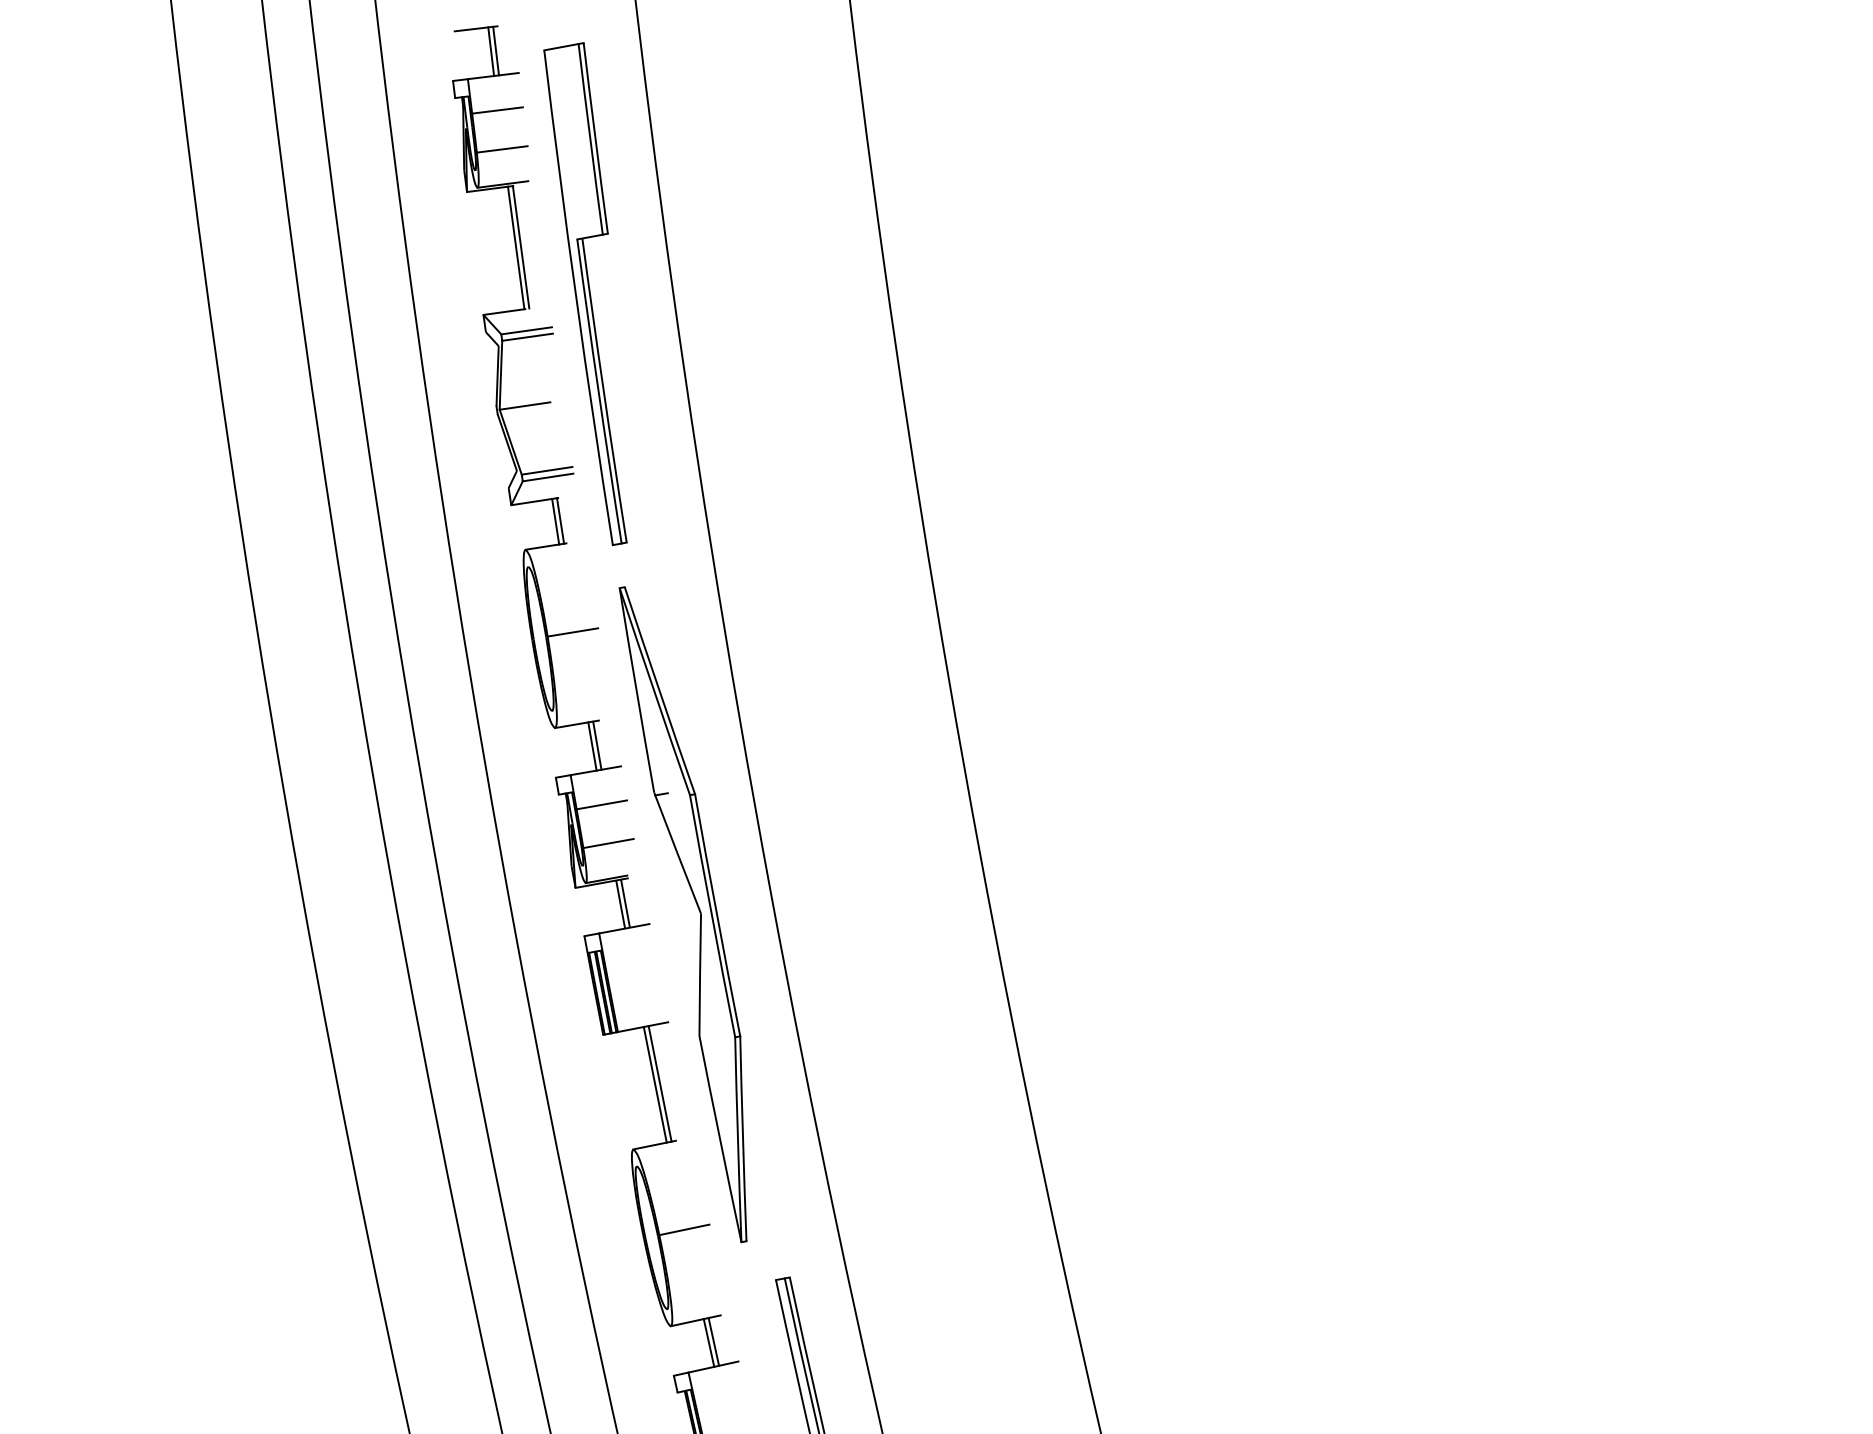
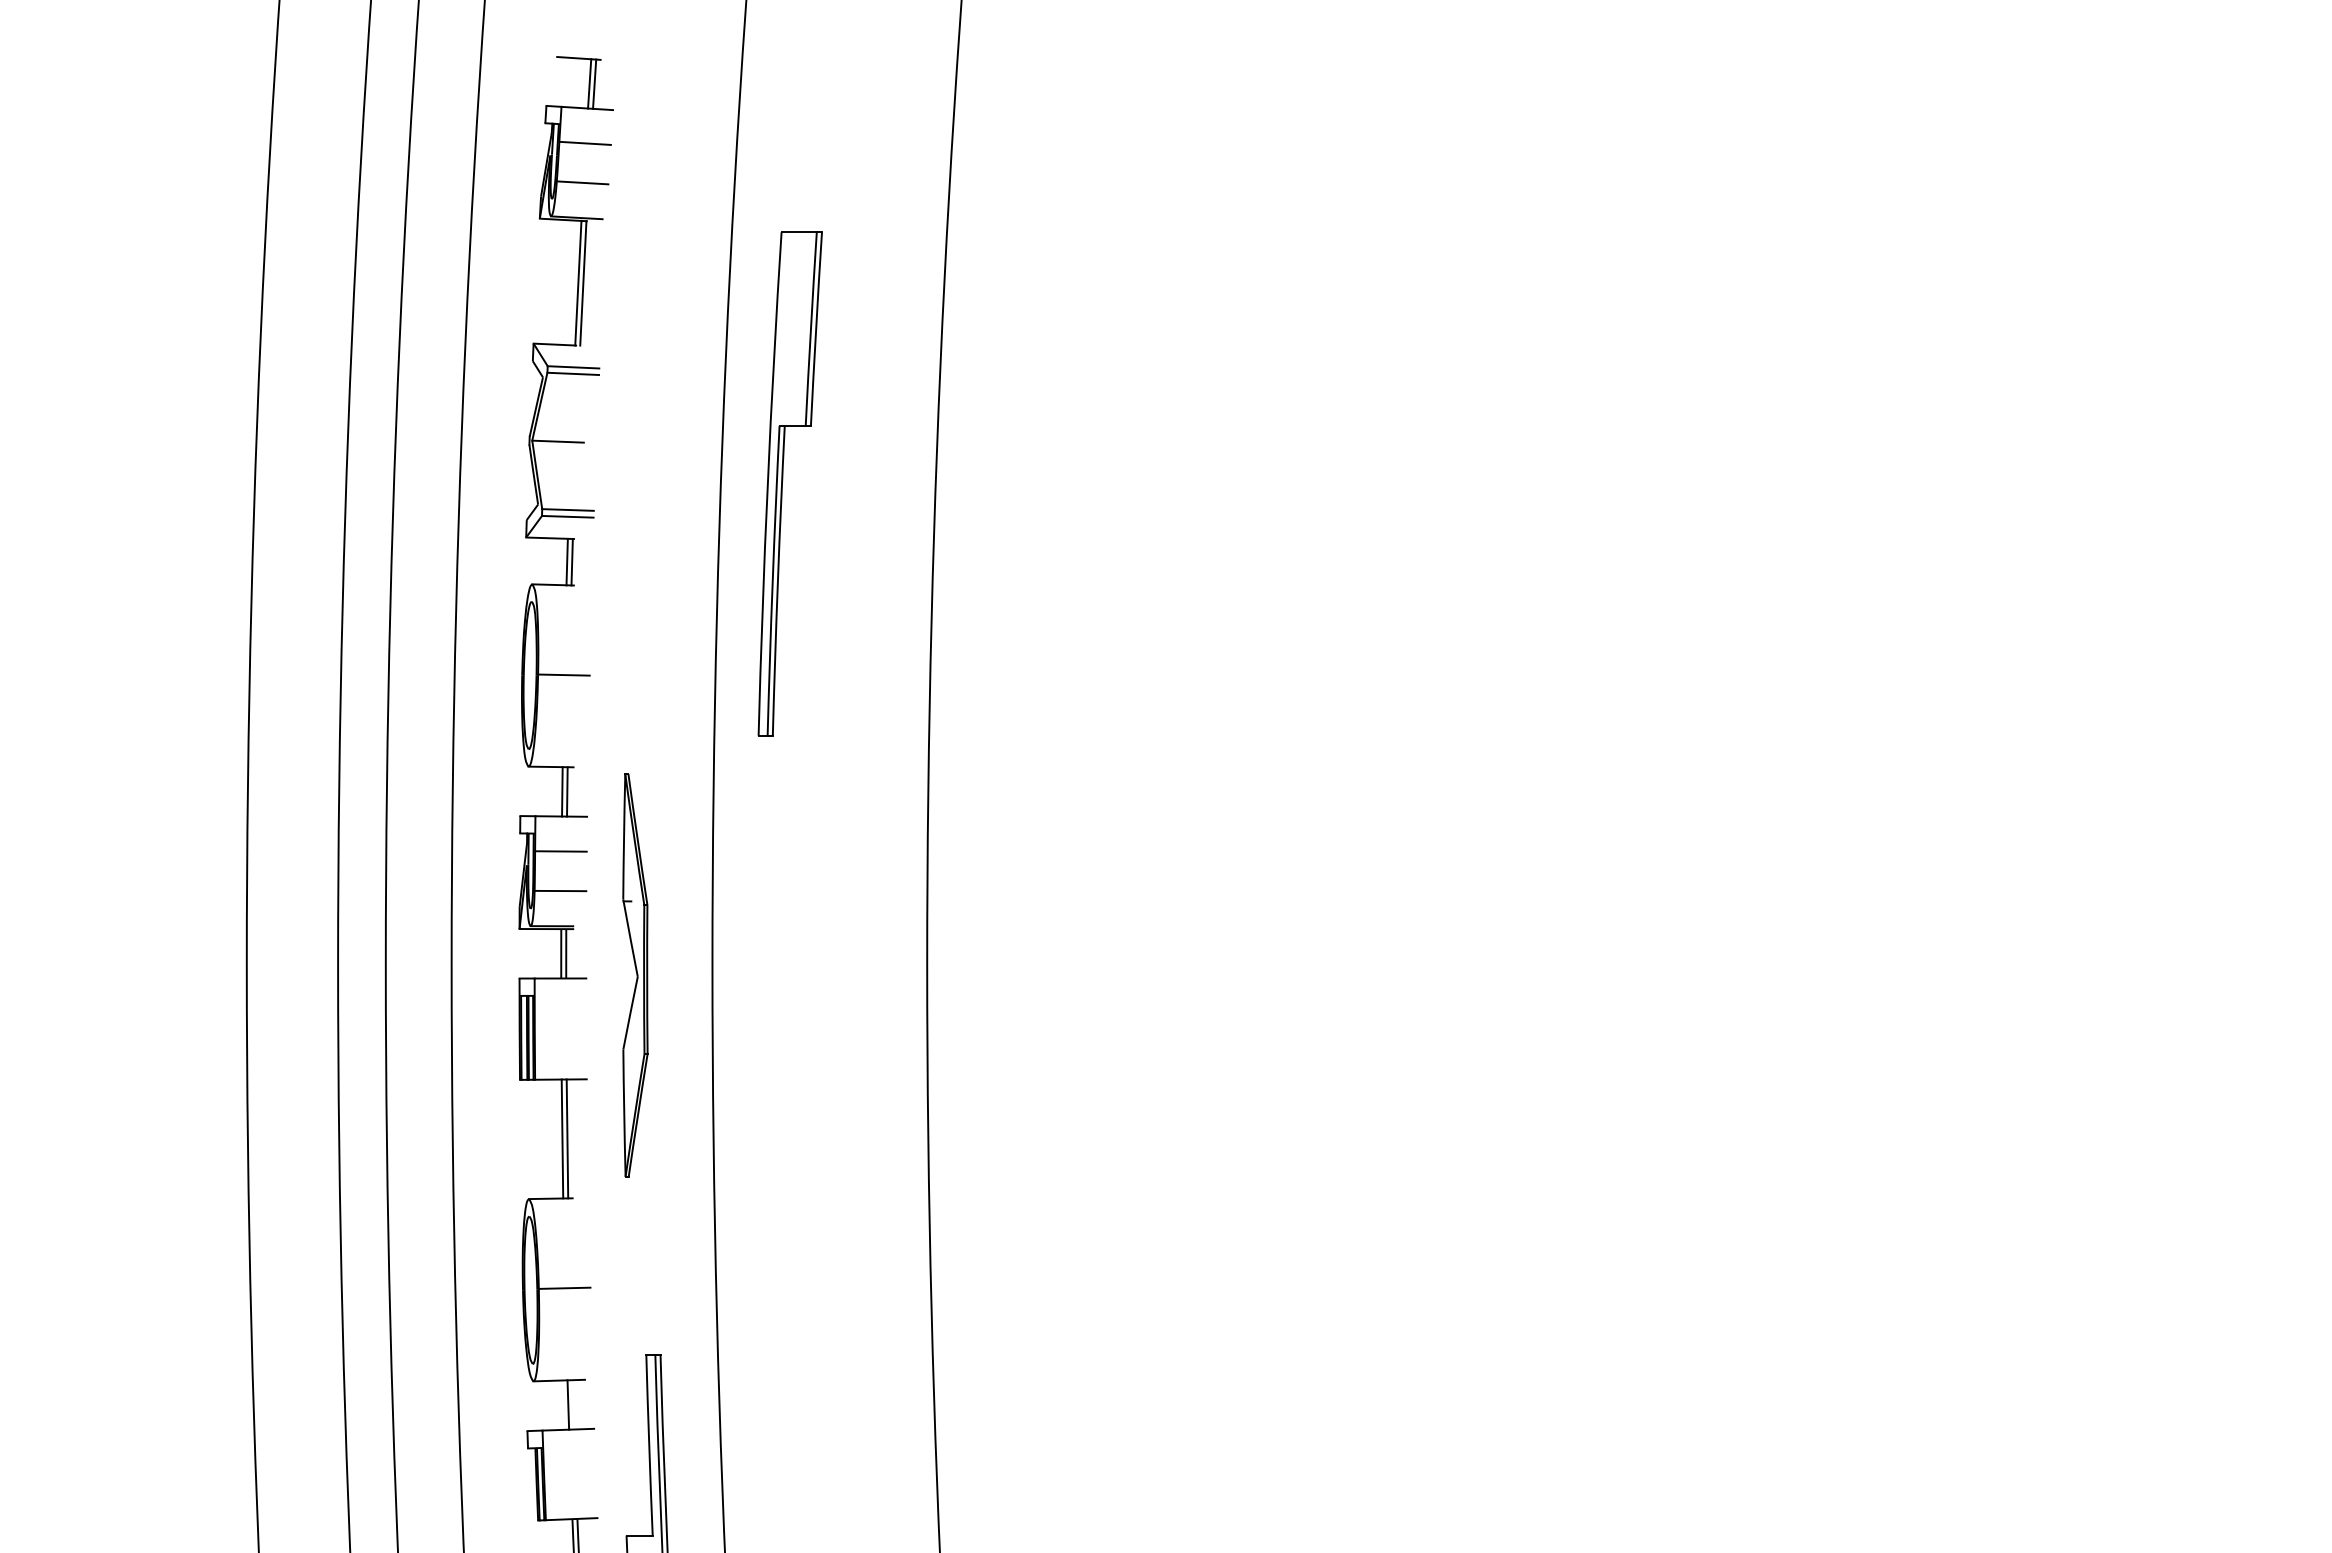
part: (590, 291) -> (783, 480), moved
part: (696, 912) -> (635, 975), size x0.6
line: (713, 1341) -> (573, 1404), removed

